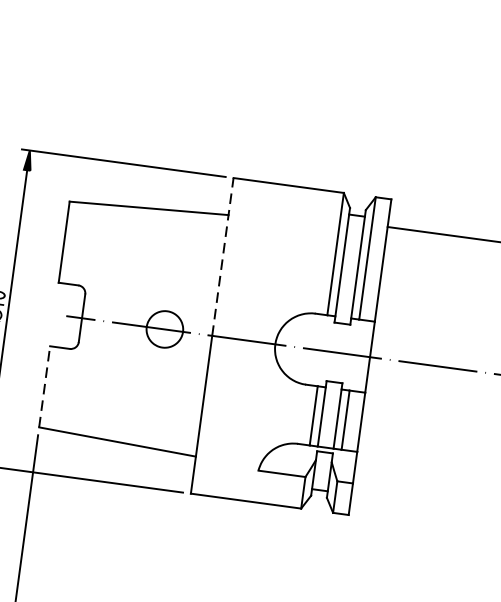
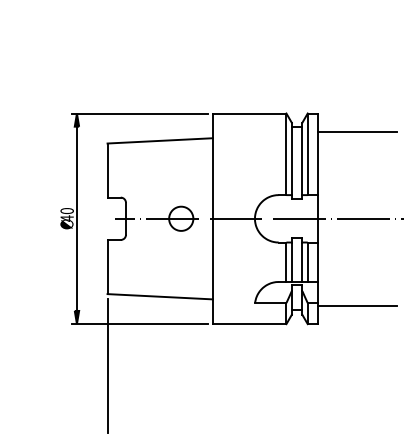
line: (222, 257) -> (212, 166), dashed -> solid
line: (44, 385) -> (107, 266), dashed -> solid
line: (411, 495) -> (357, 305), added

